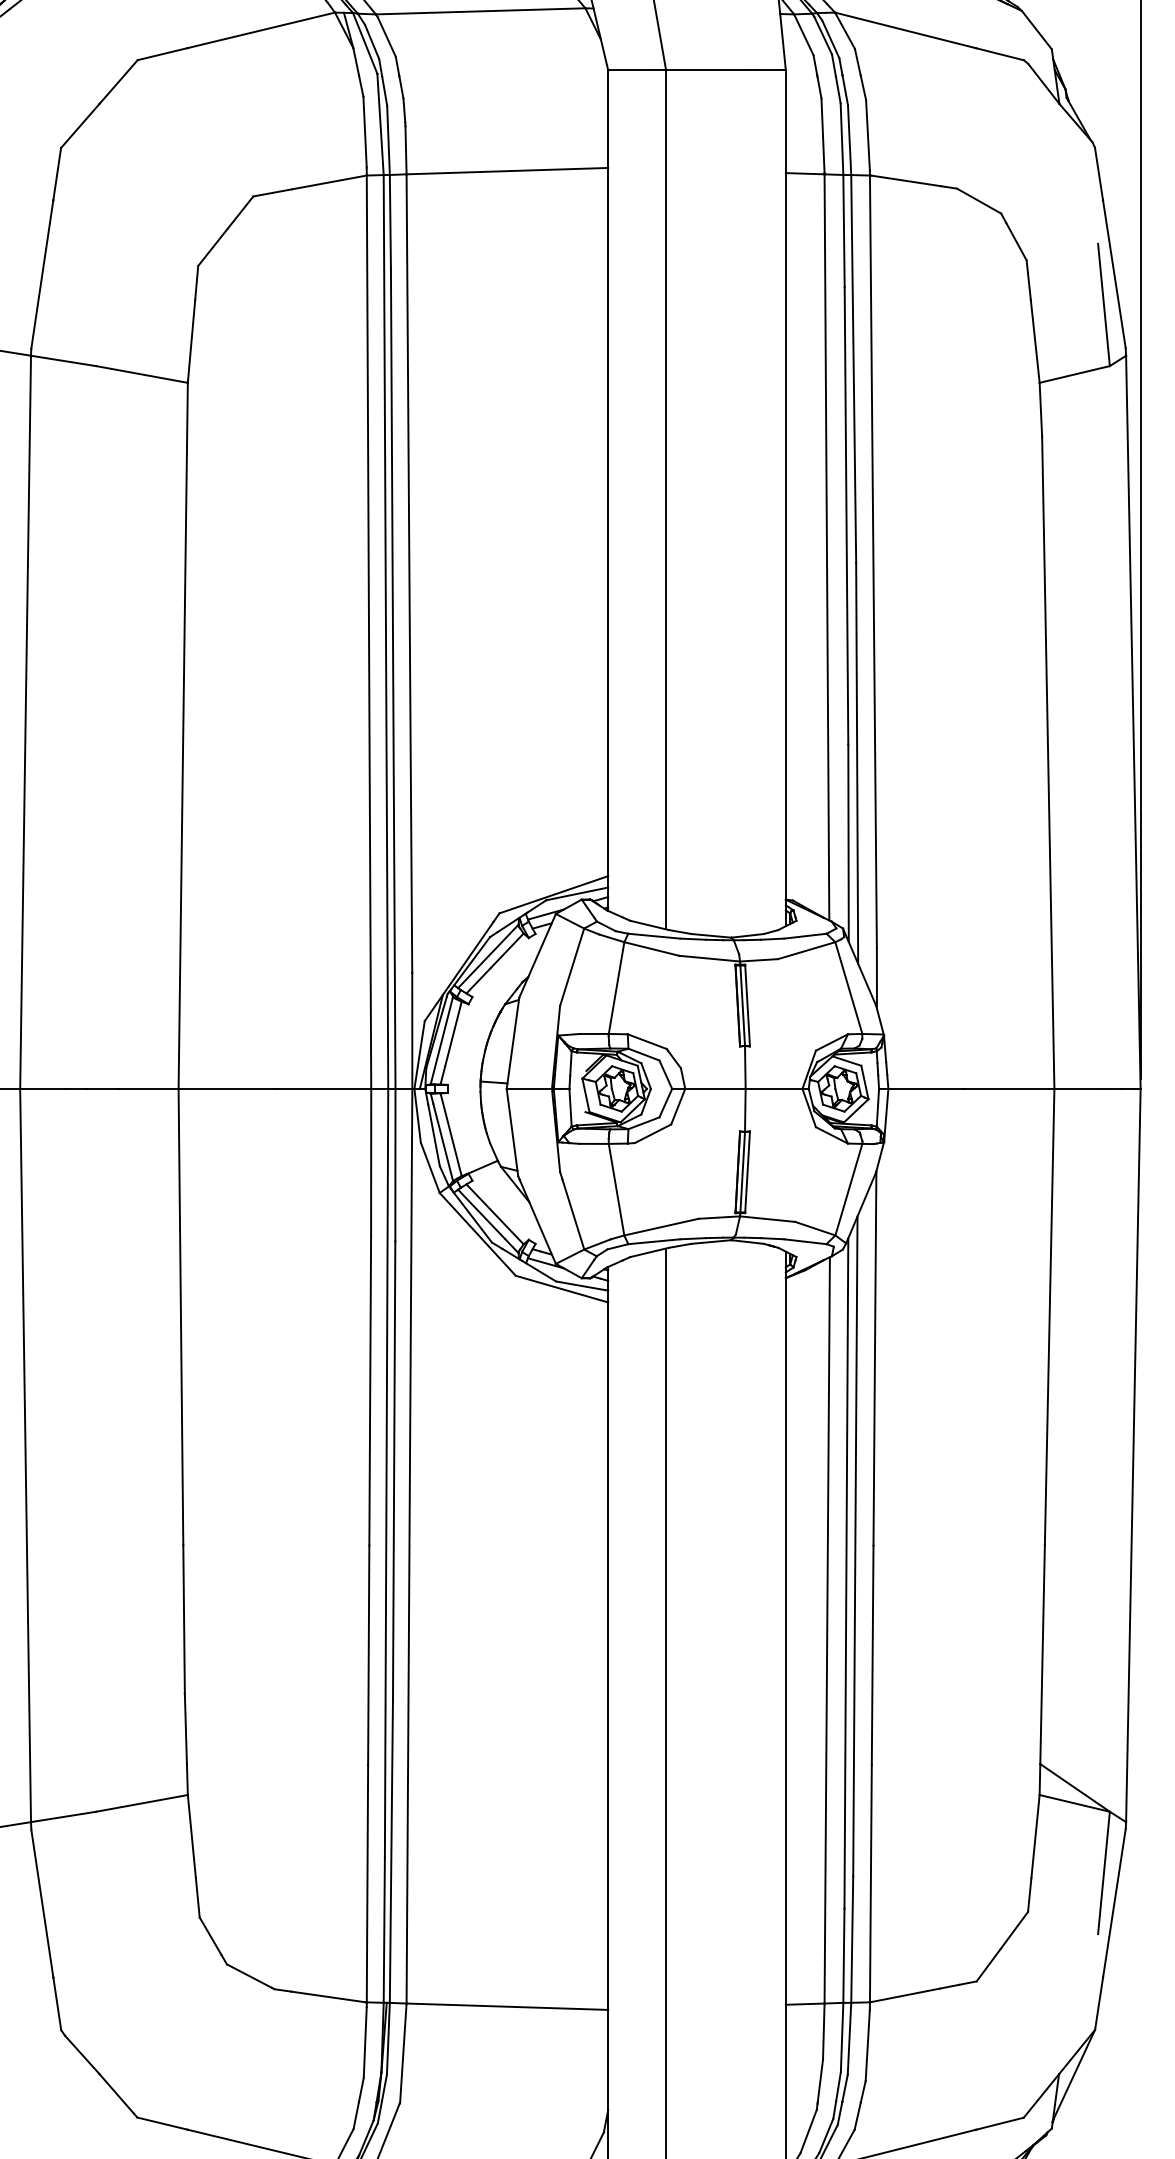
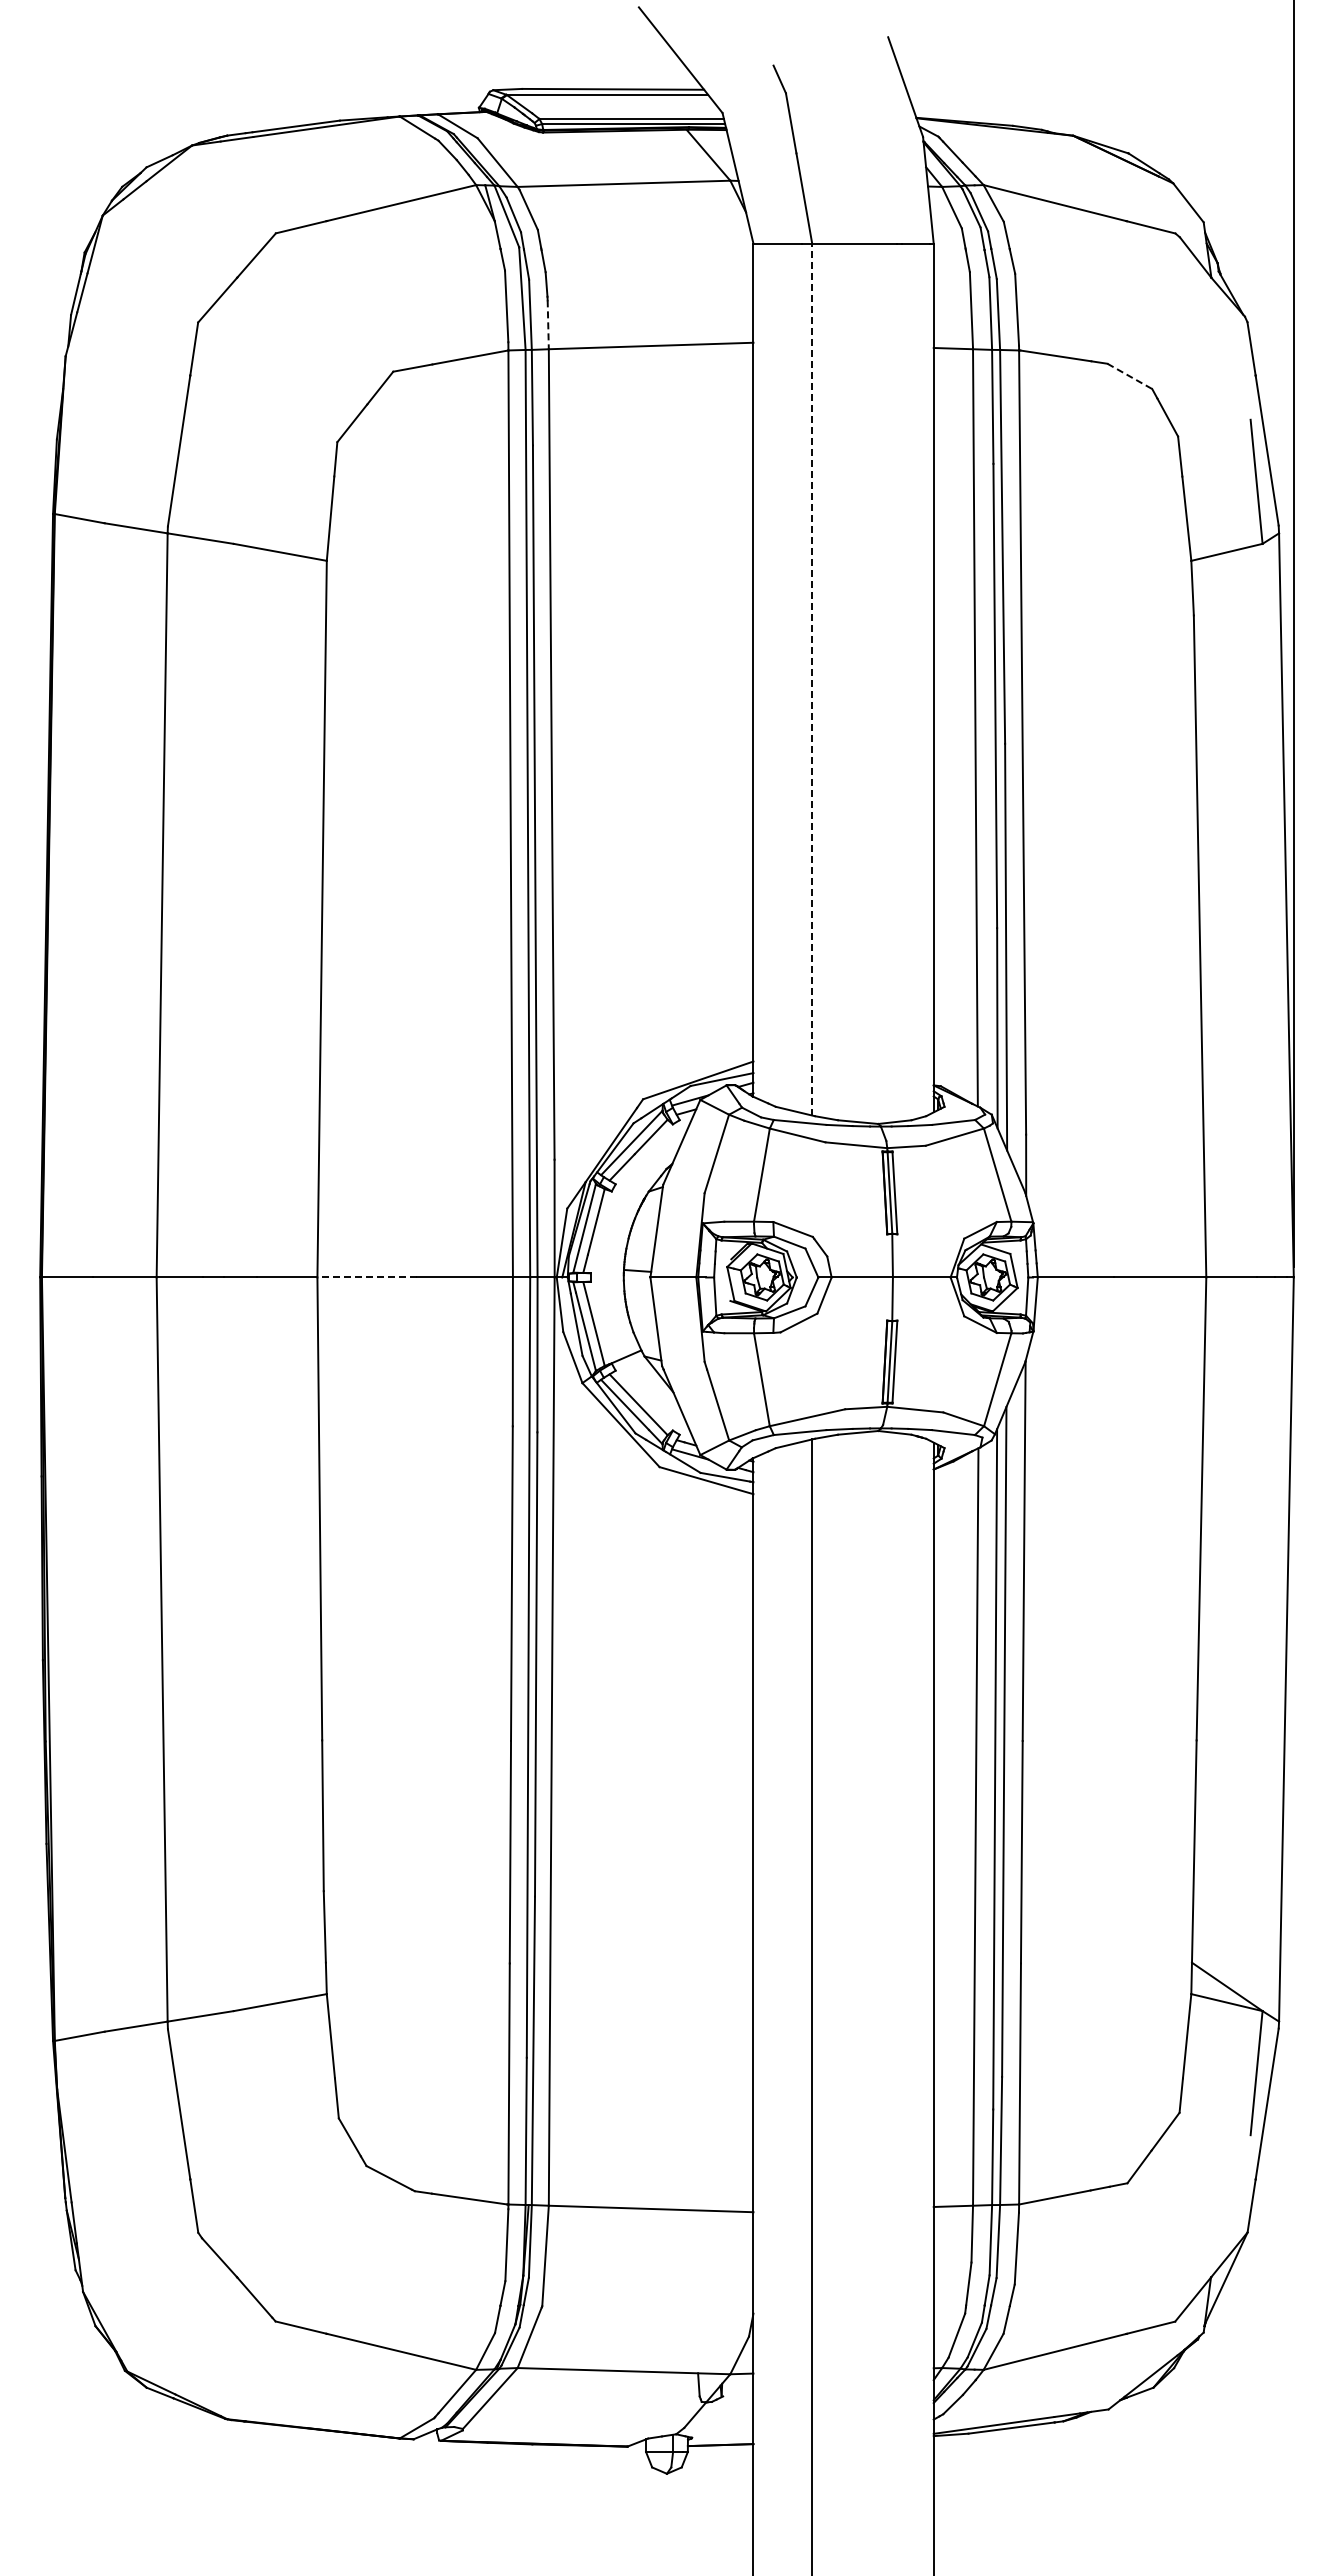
line: (406, 150) -> (548, 325), solid -> dashed
line: (978, 201) -> (1129, 376), solid -> dashed
line: (666, 499) -> (812, 679), solid -> dashed
line: (227, 1088) -> (367, 1277), solid -> dashed

